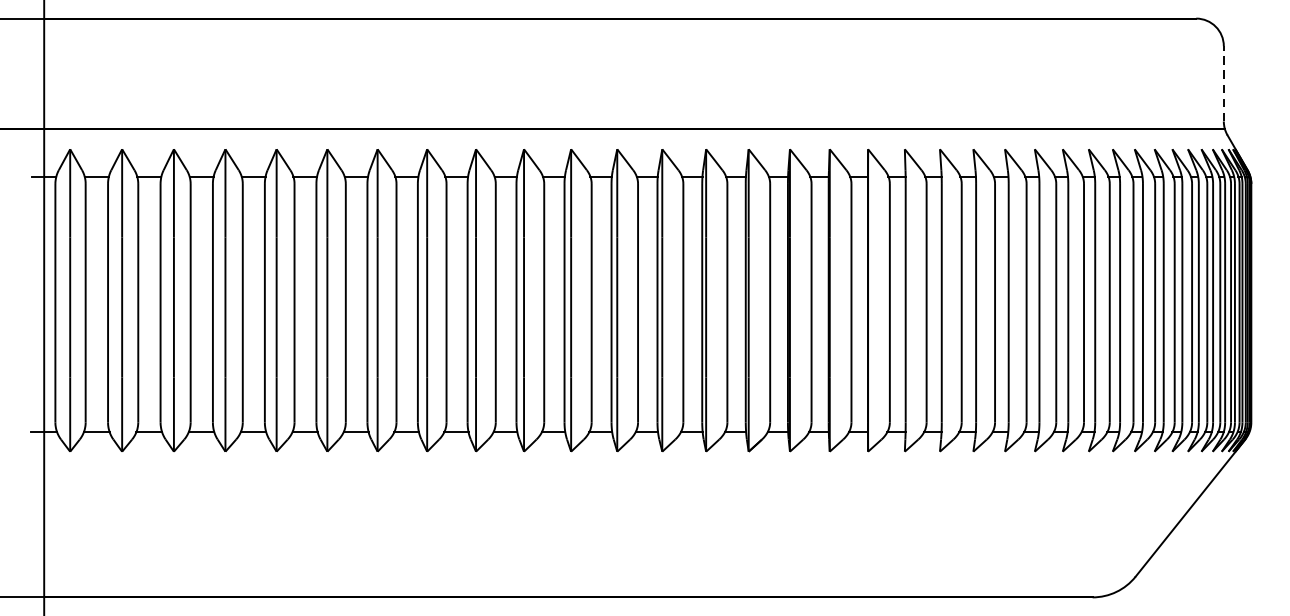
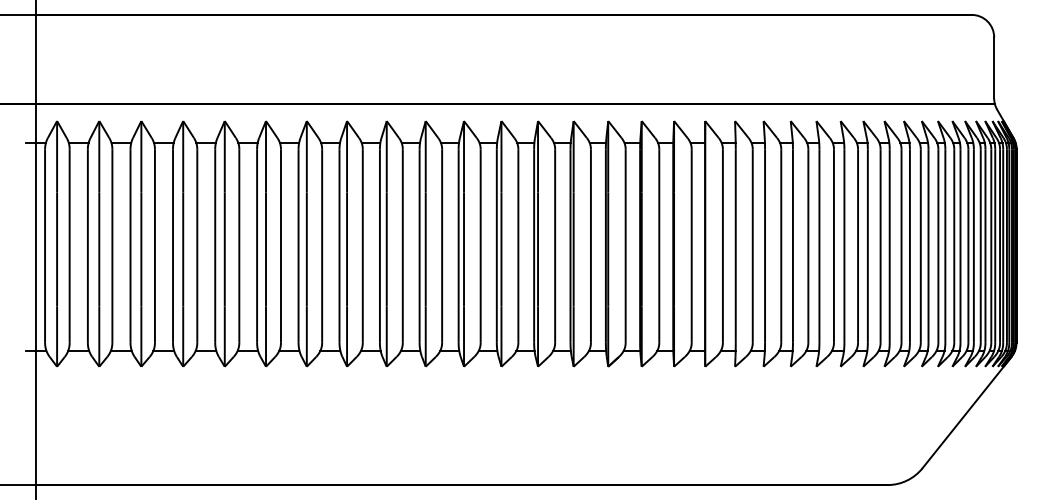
line: (1224, 83) -> (994, 67), dashed -> solid

